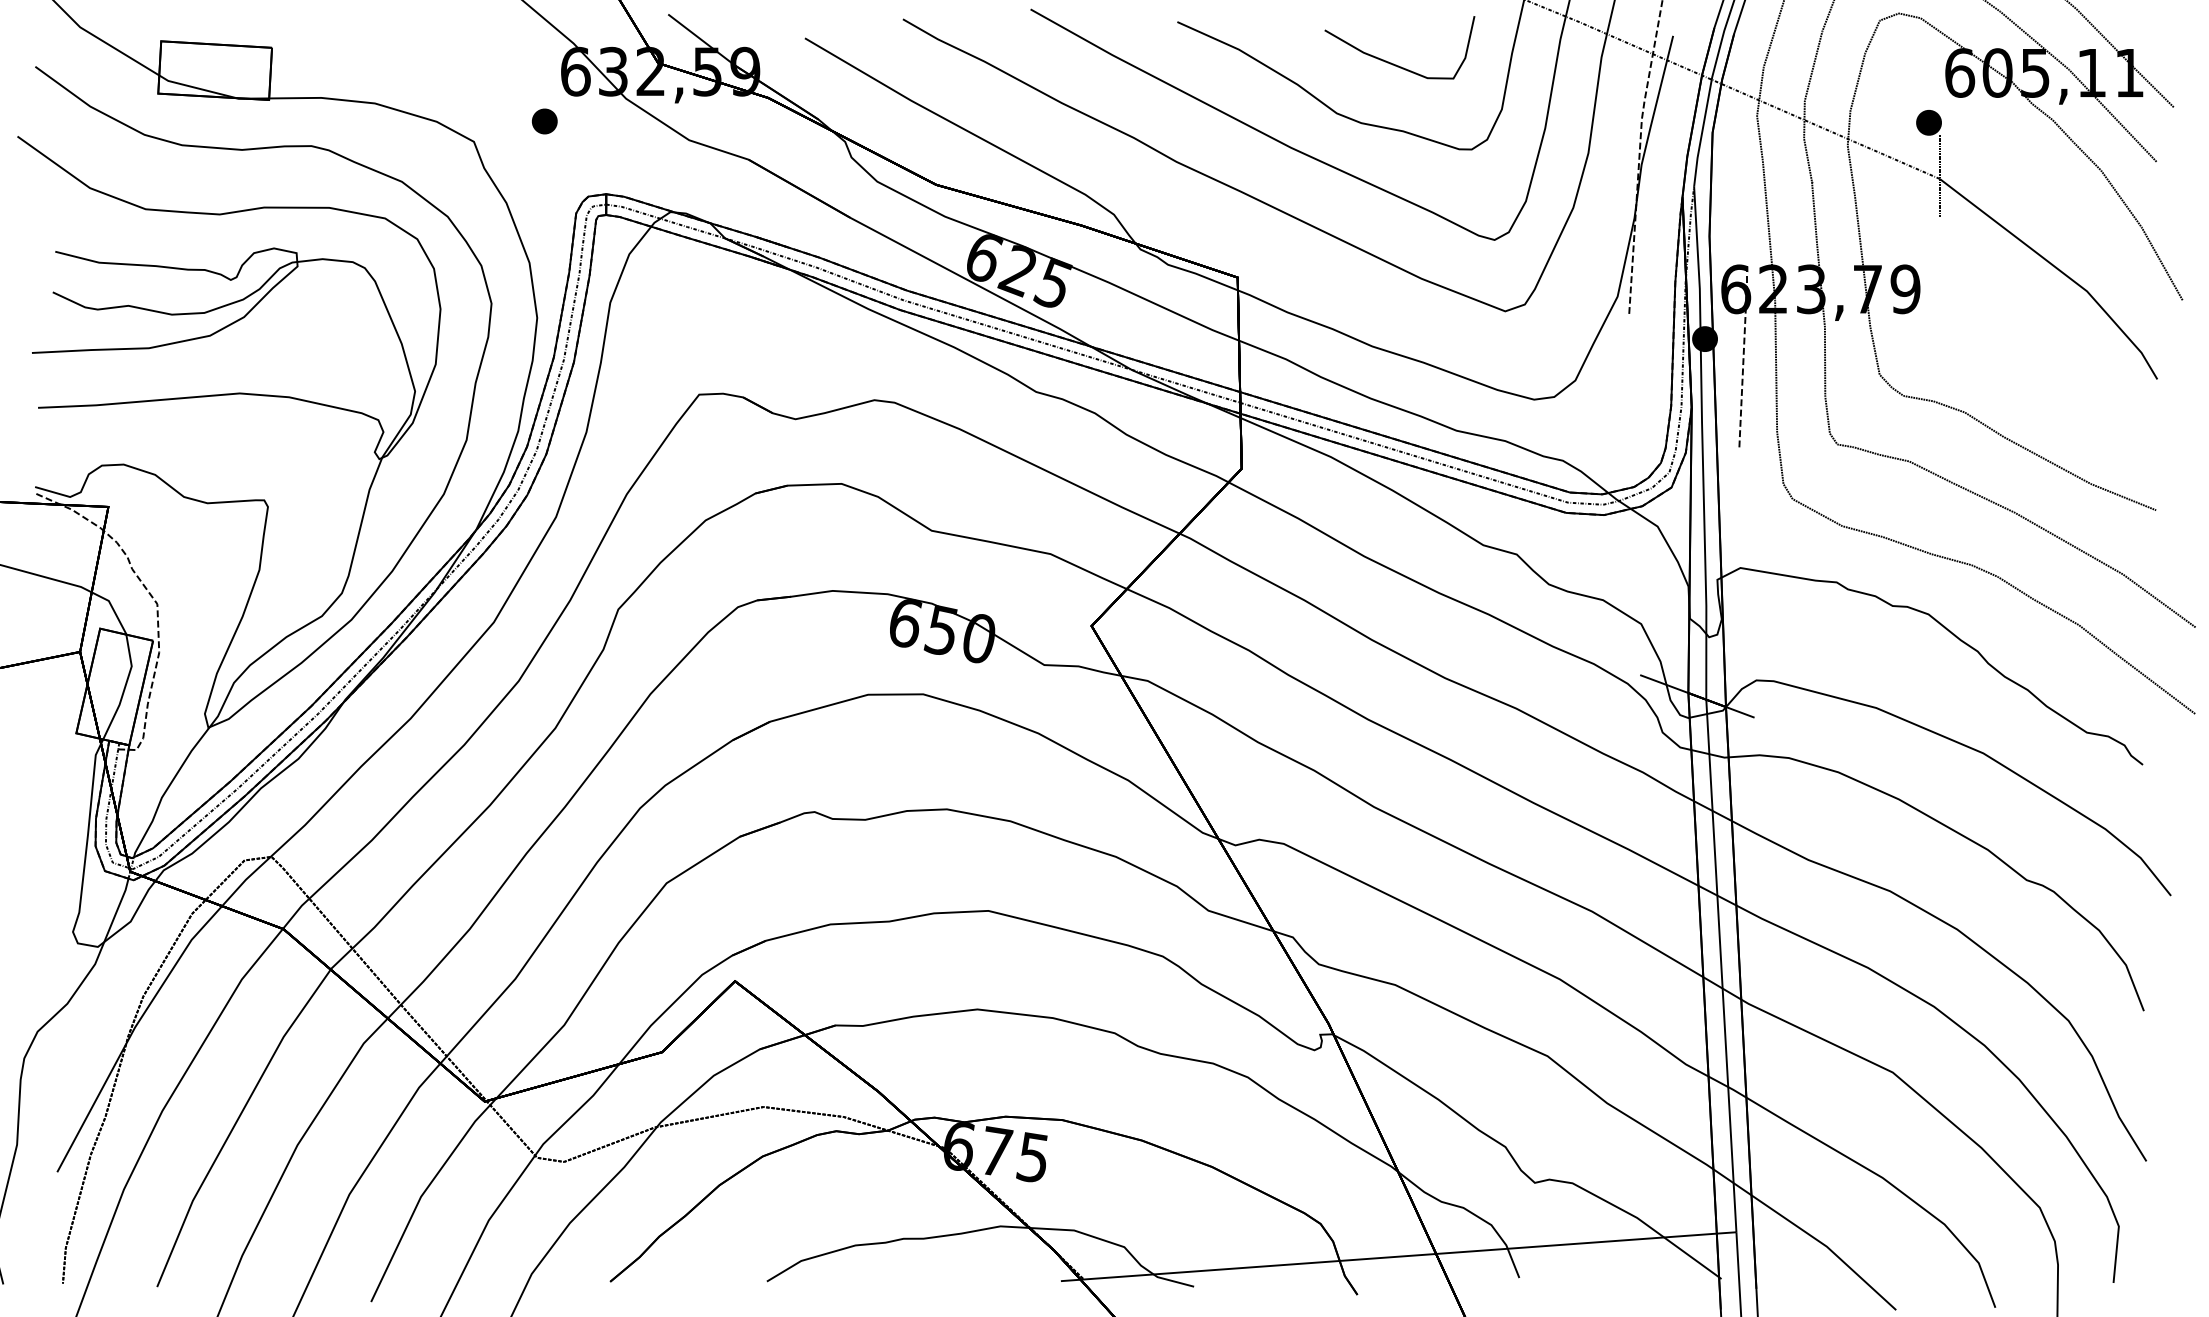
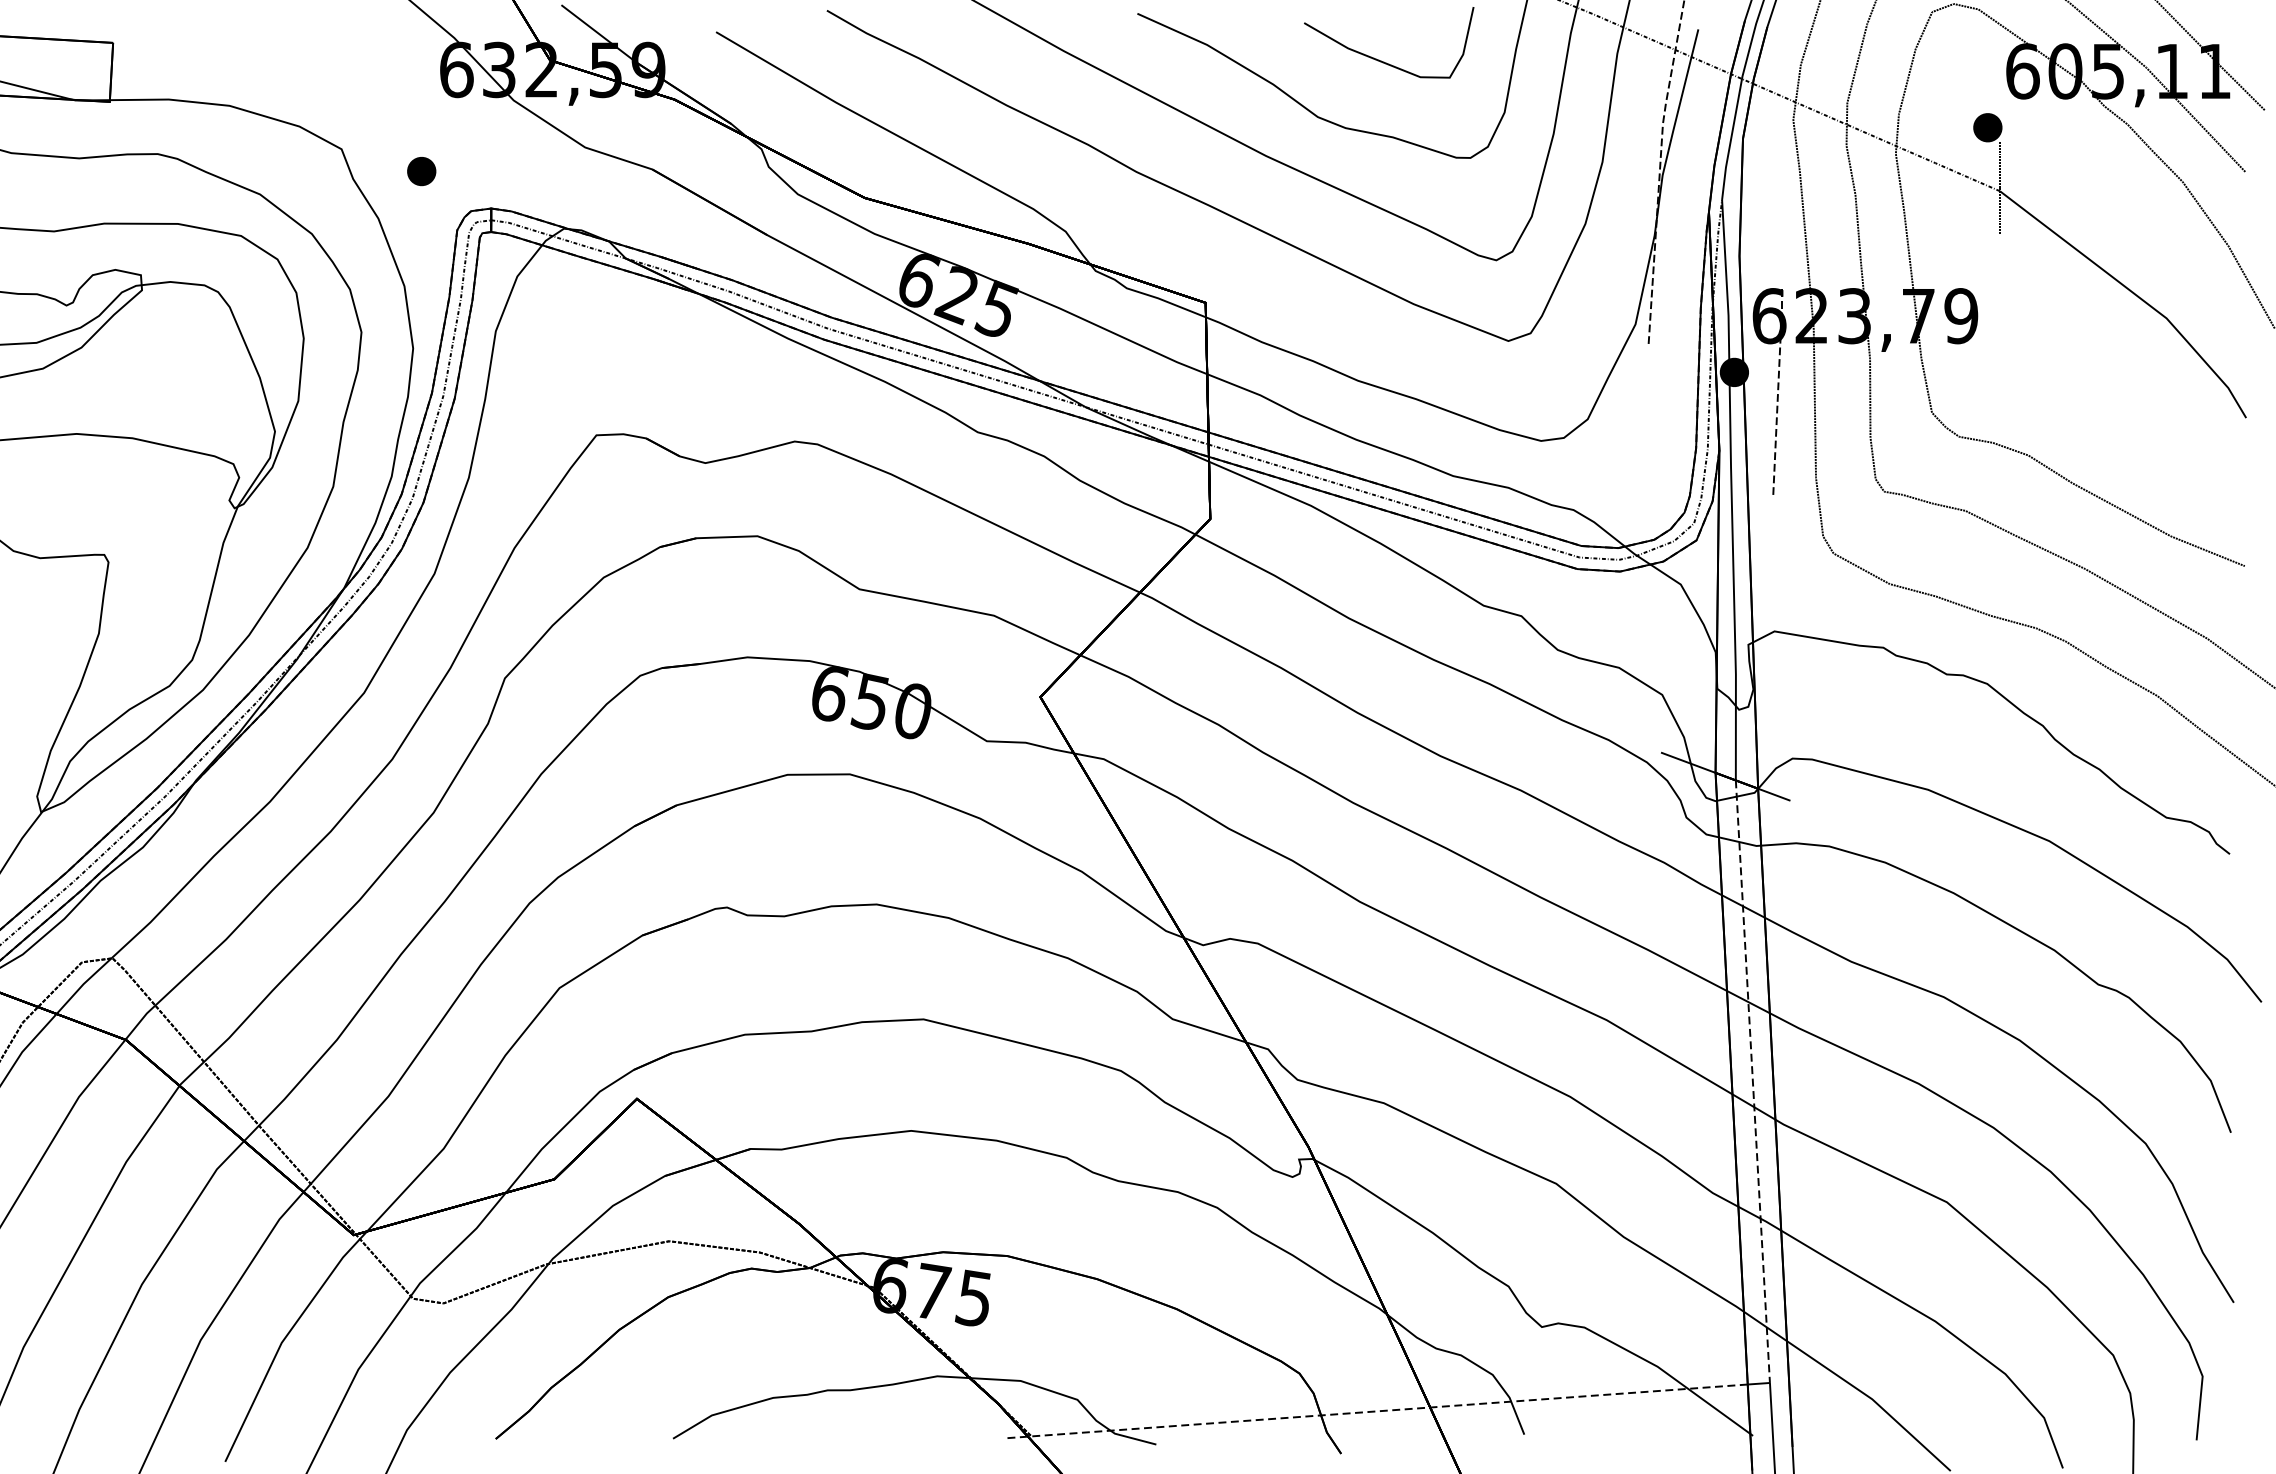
part: (544, 121) -> (421, 171), moved
line: (1721, 965) -> (1753, 1081), solid -> dashed
line: (1388, 1257) -> (1376, 1411), solid -> dashed

